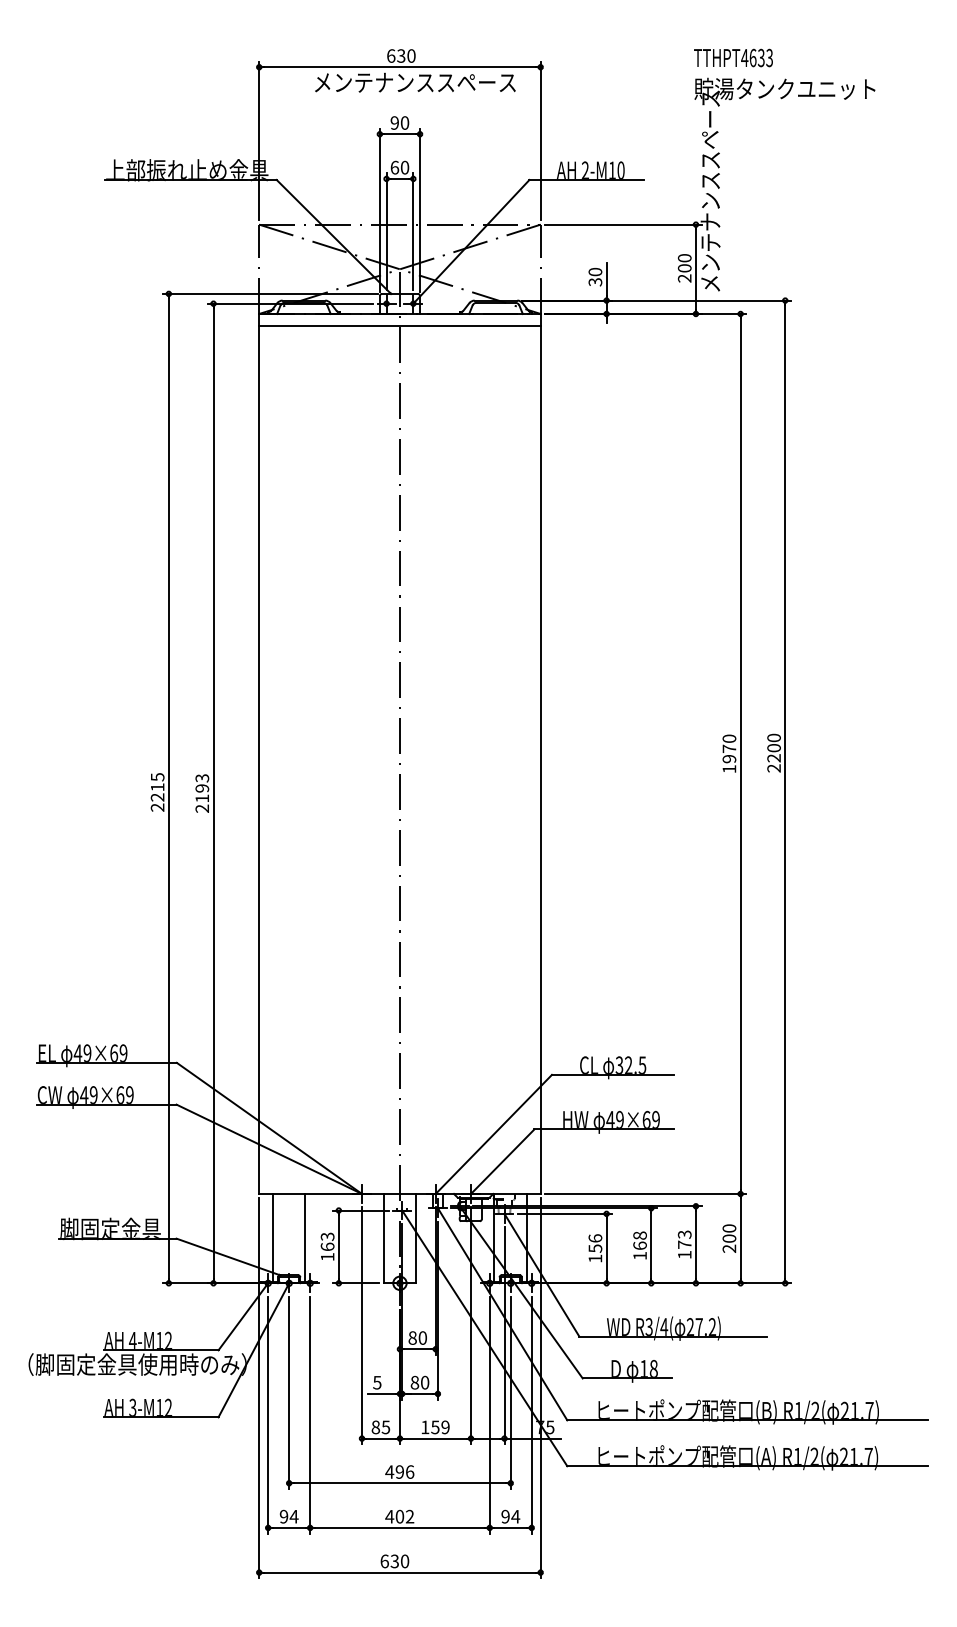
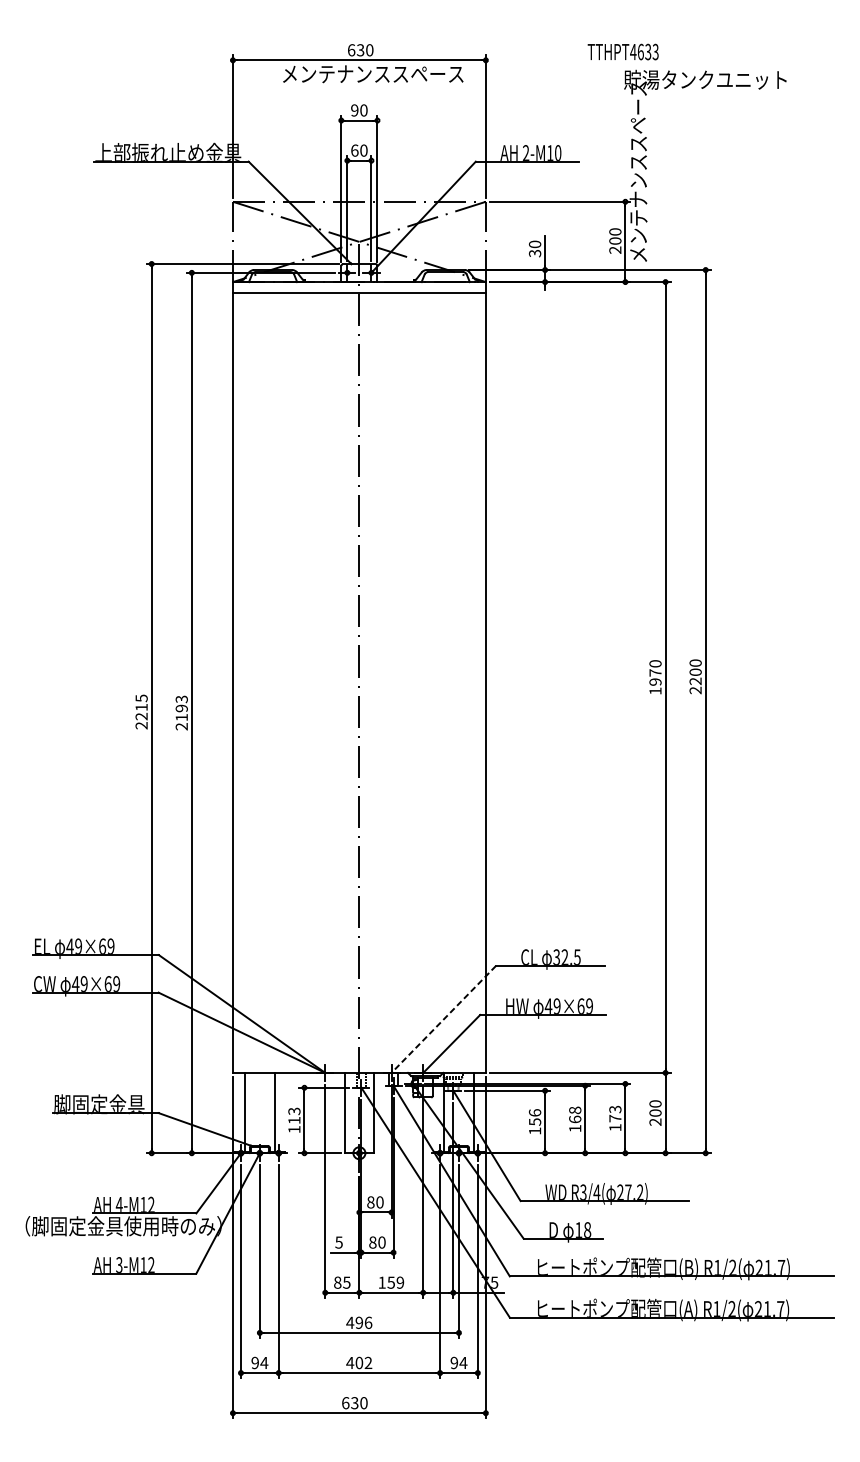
text: (733, 57) -> (623, 51), moved
line: (493, 1134) -> (443, 1019), solid -> dashed
text: (327, 1246) -> (294, 1120), 163 -> 113

